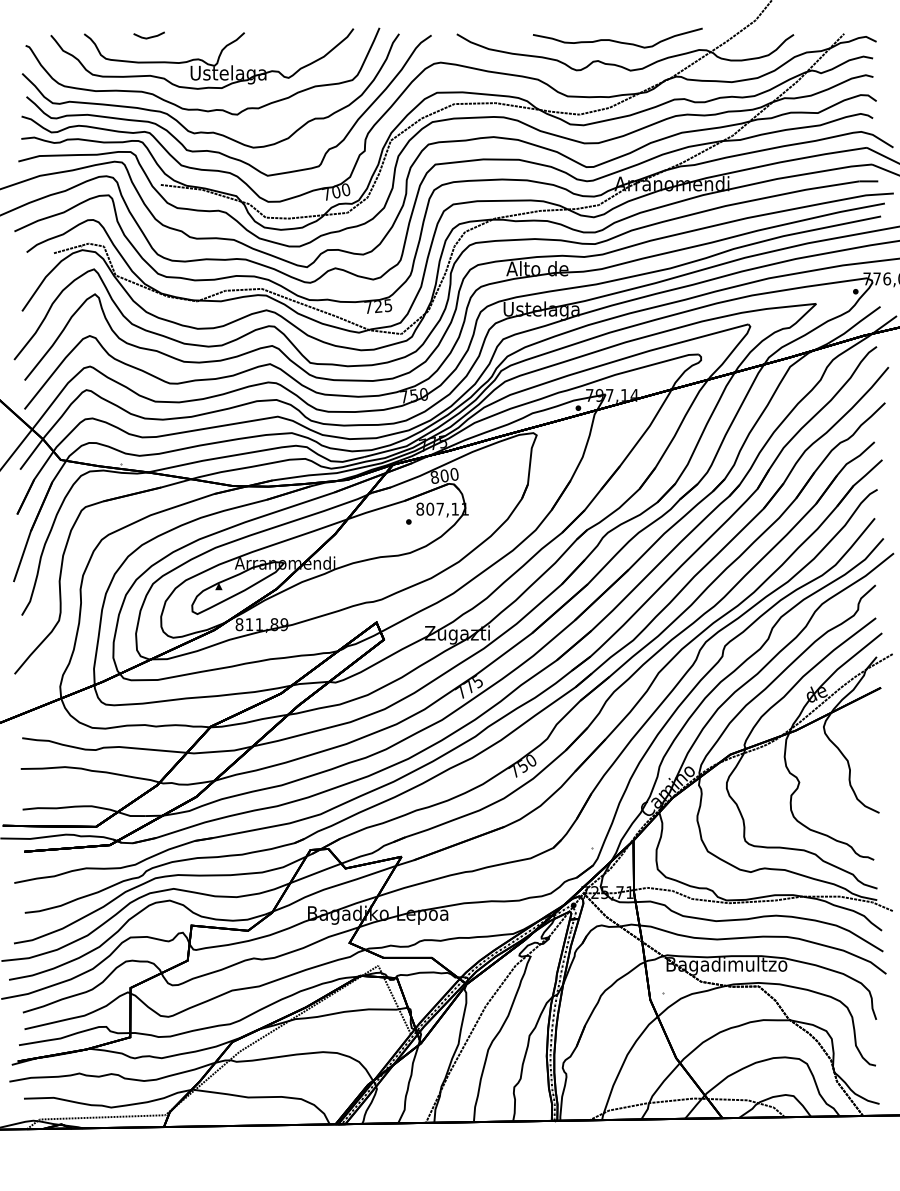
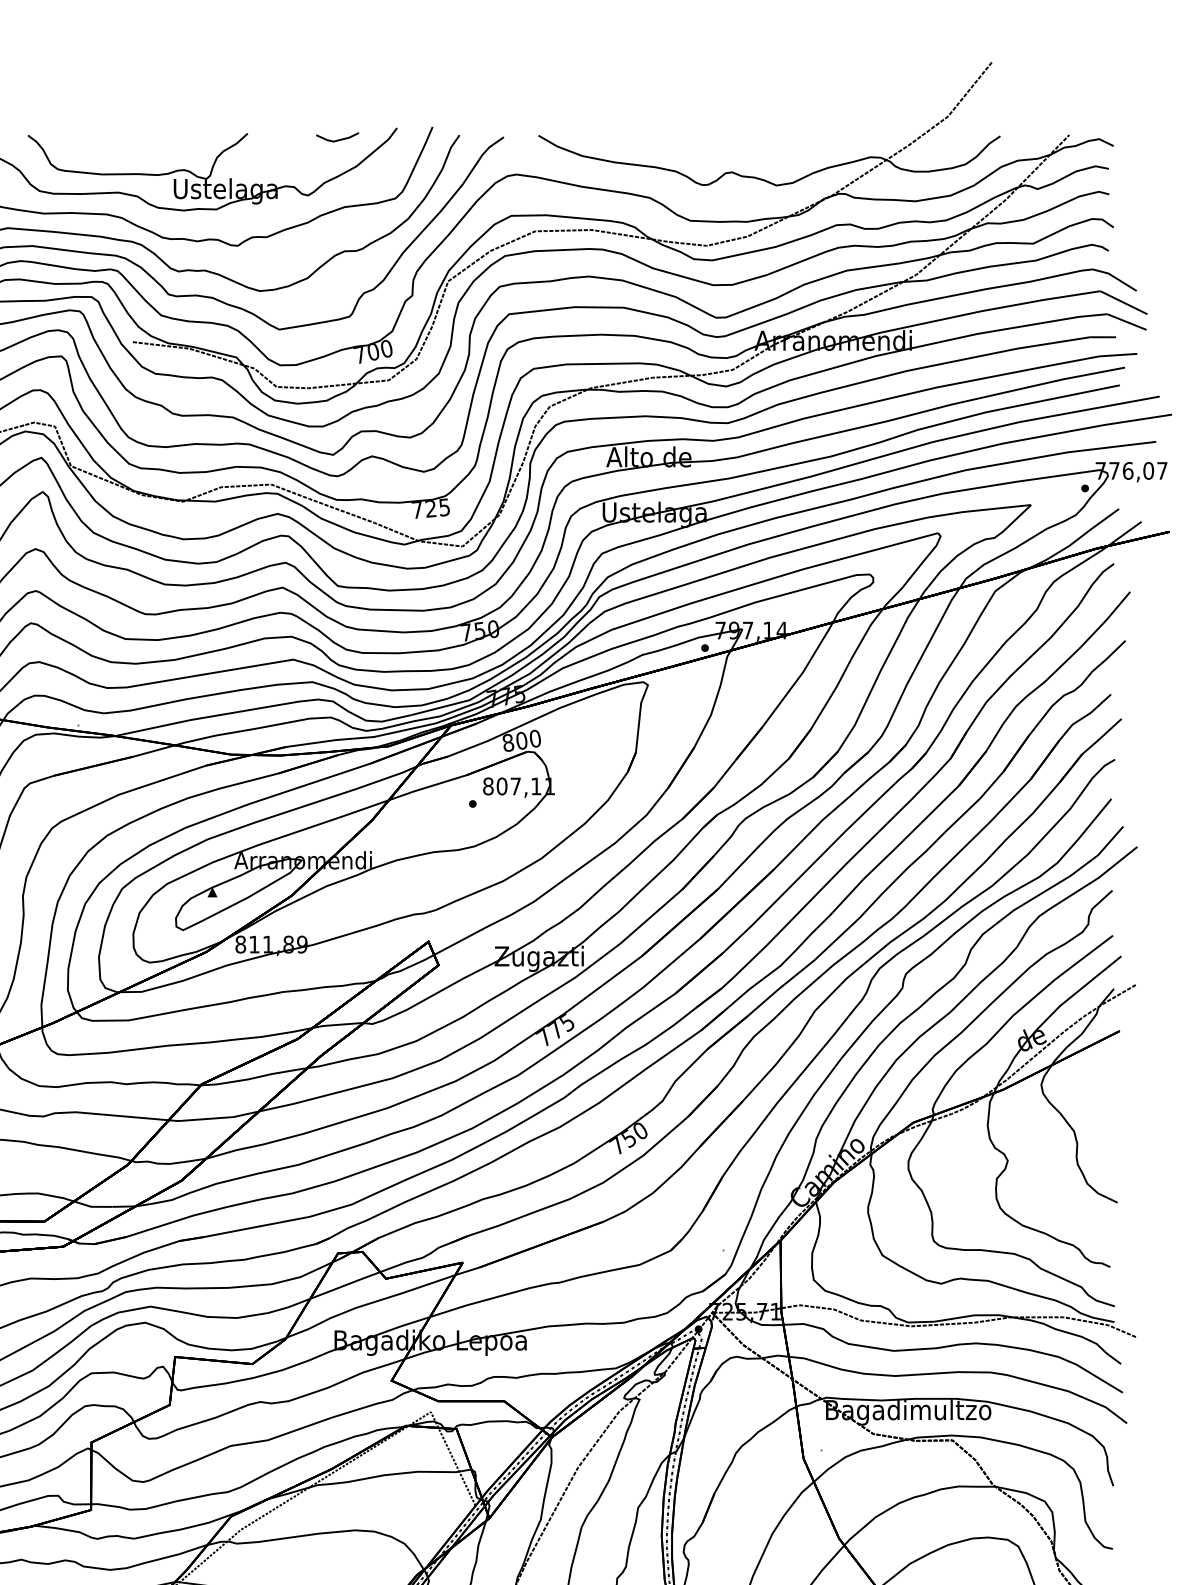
curve: (149, 36) -> (338, 138), moved
curve: (616, 40) -> (757, 144), removed

